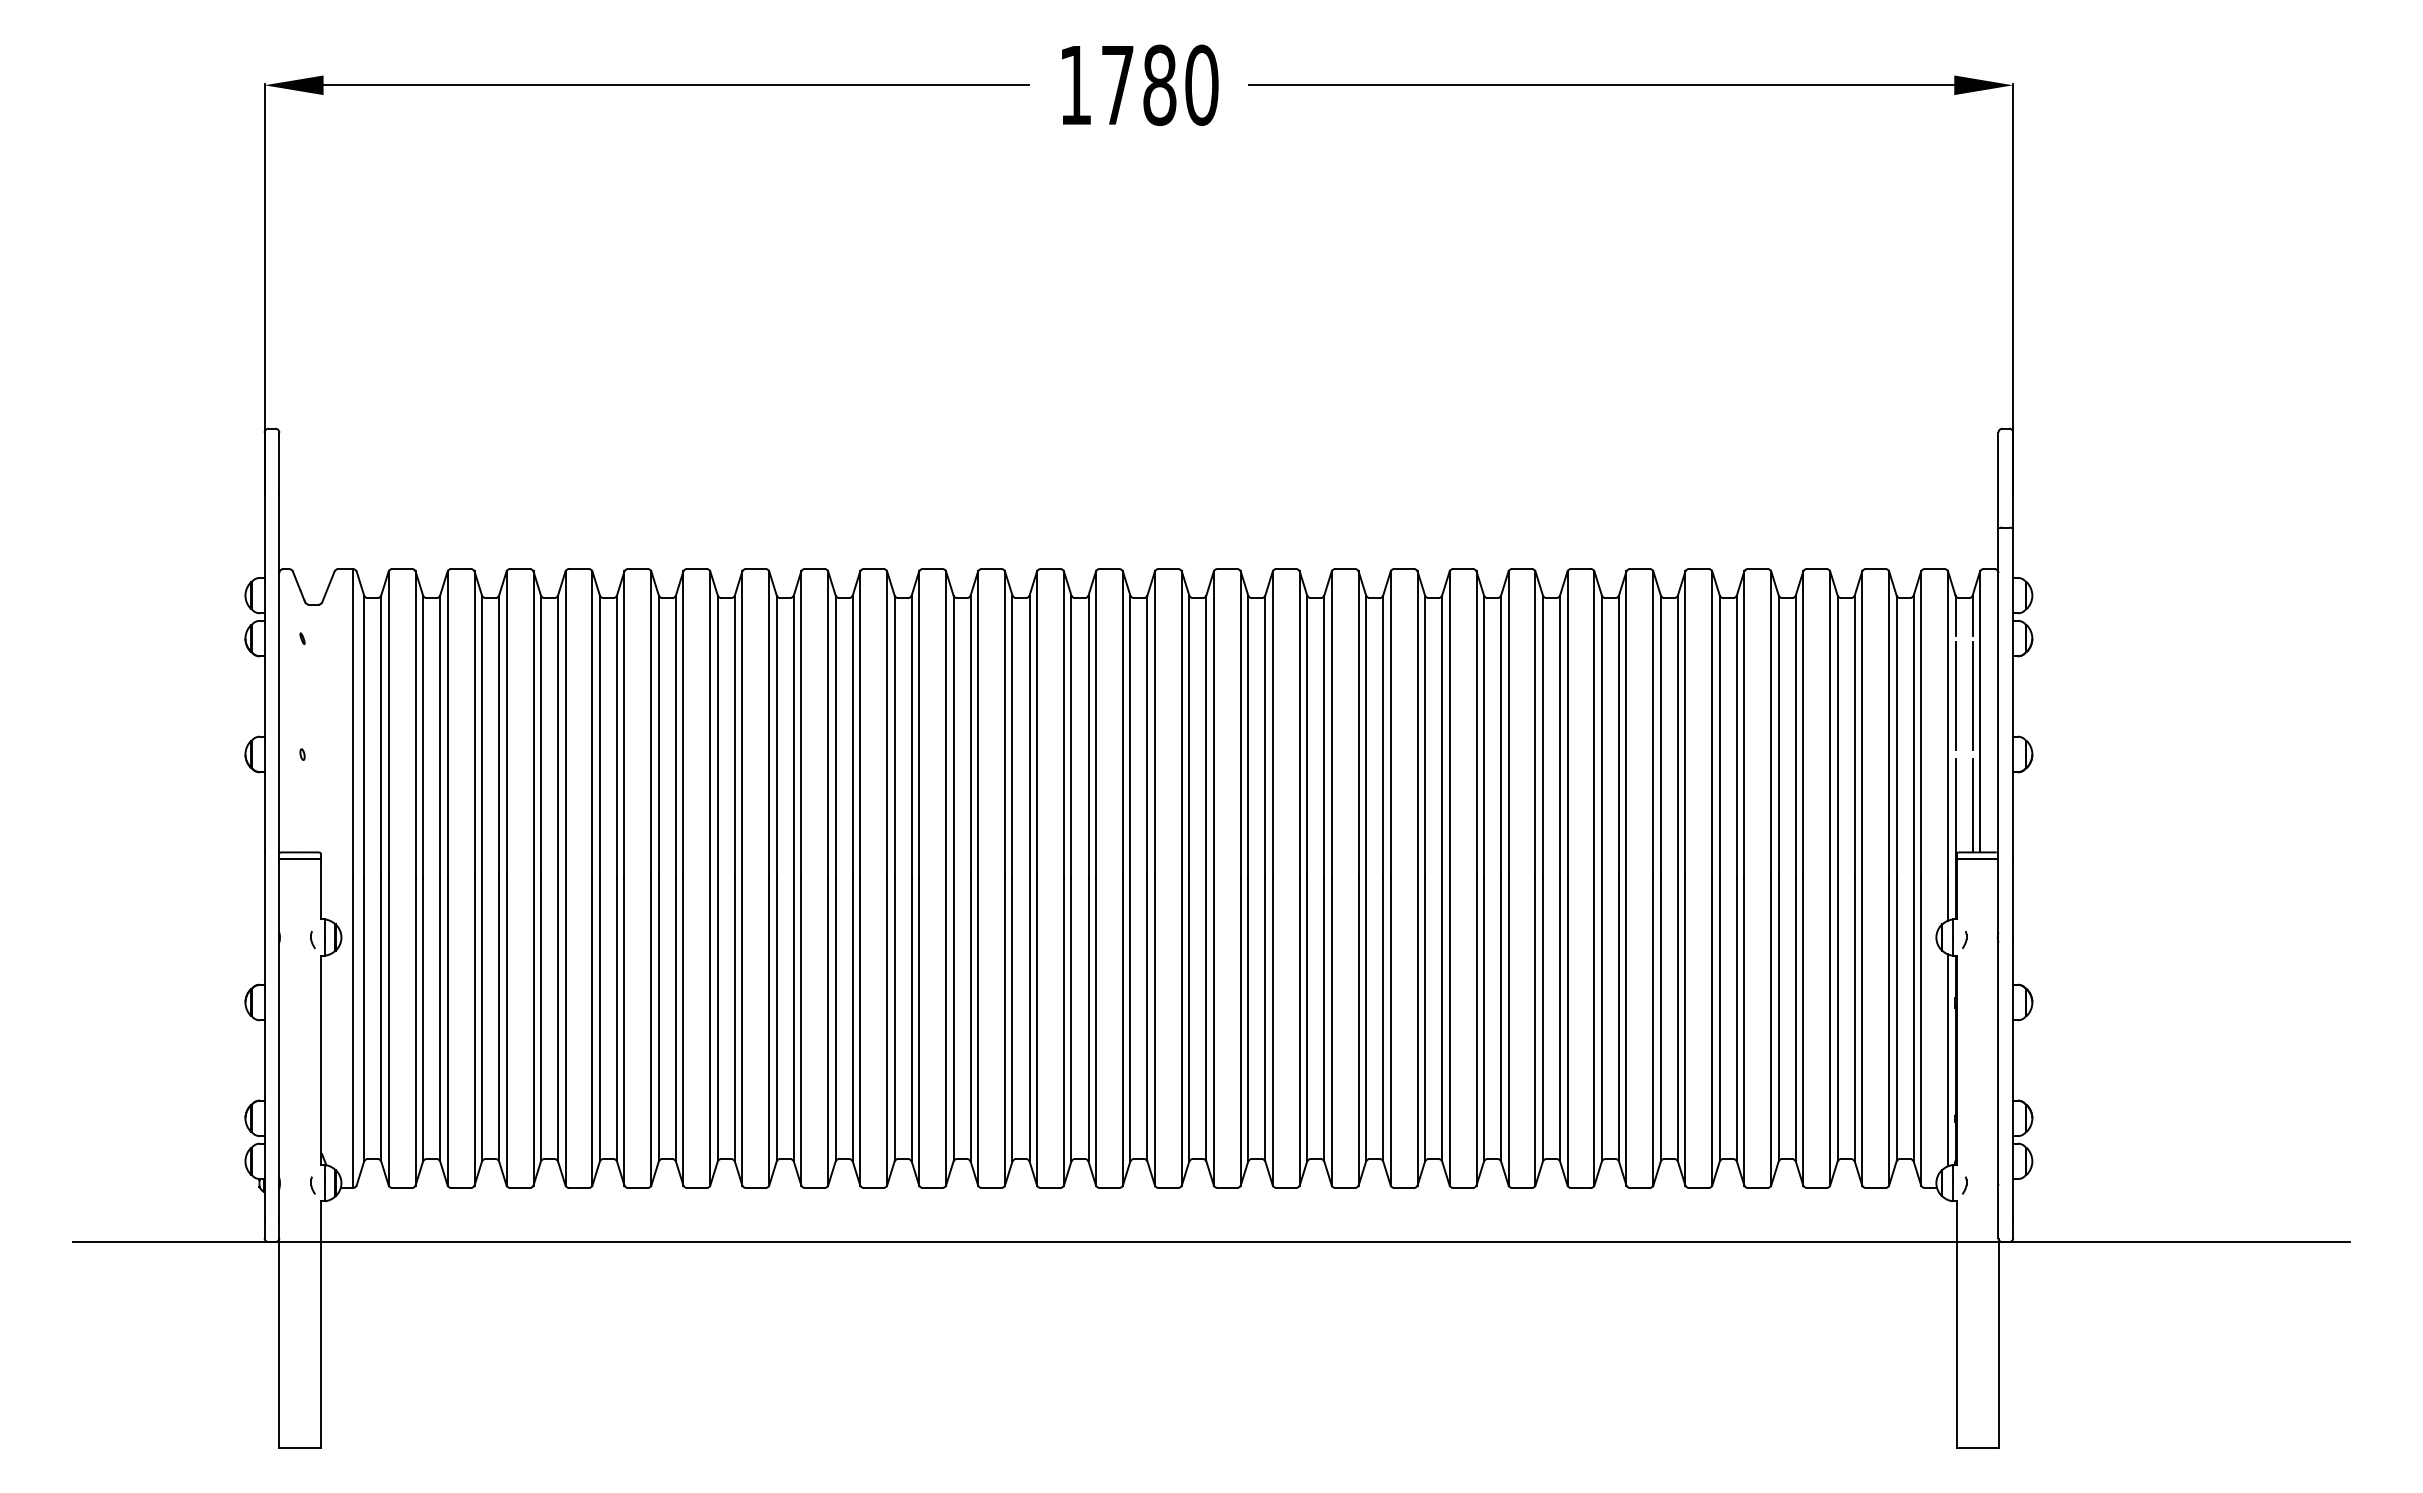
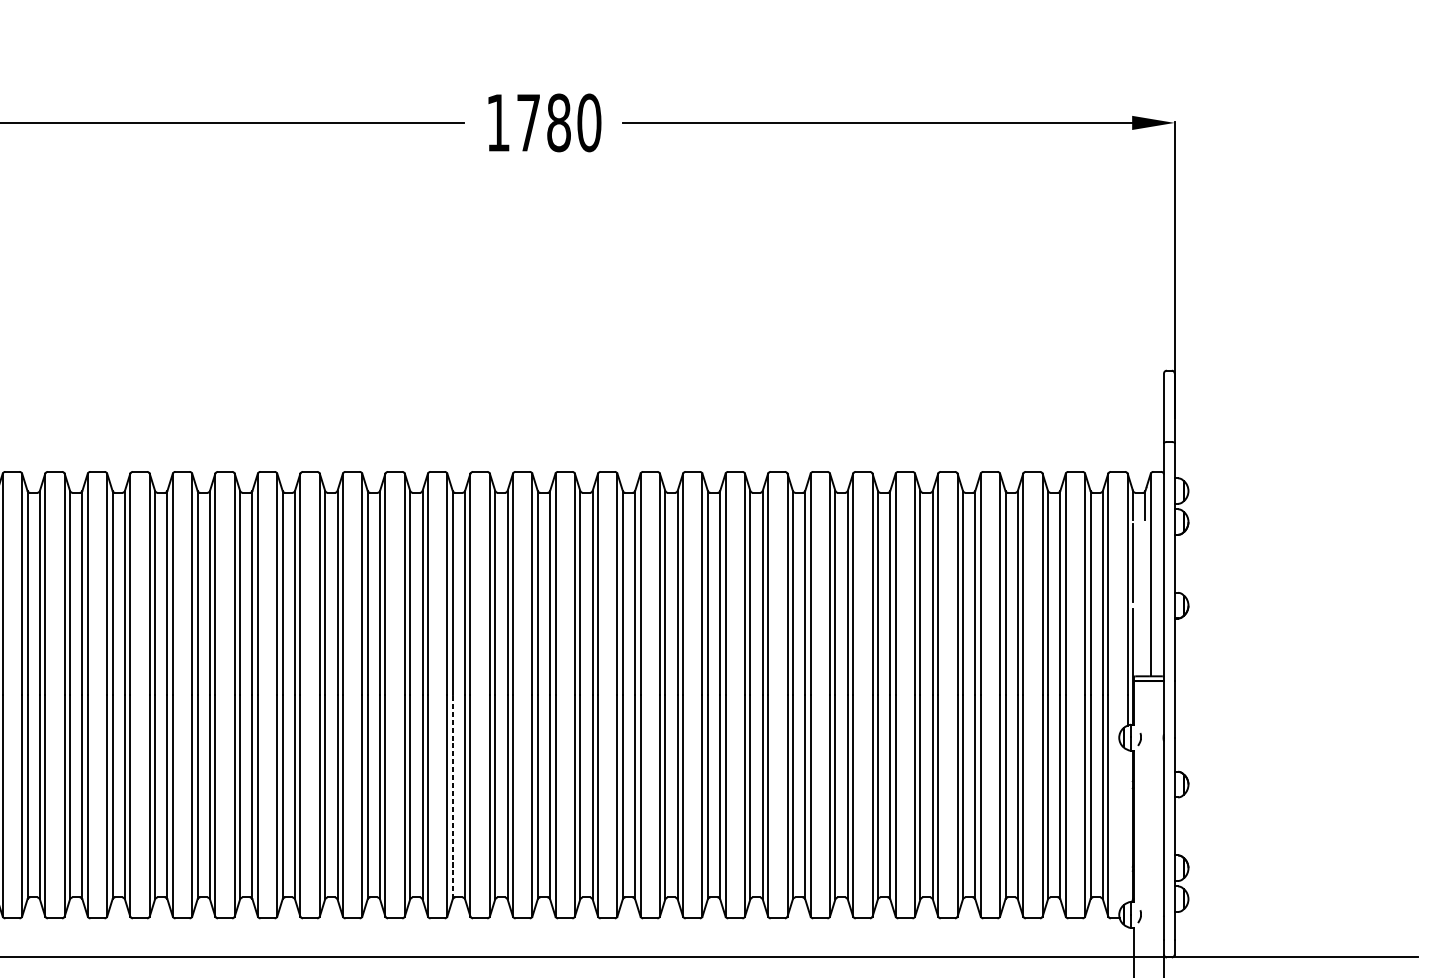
line: (1972, 695) -> (1145, 563), removed
line: (1972, 805) -> (1145, 642), removed
line: (1012, 1019) -> (452, 796), solid -> dashed
line: (1948, 1060) -> (1127, 826), removed

